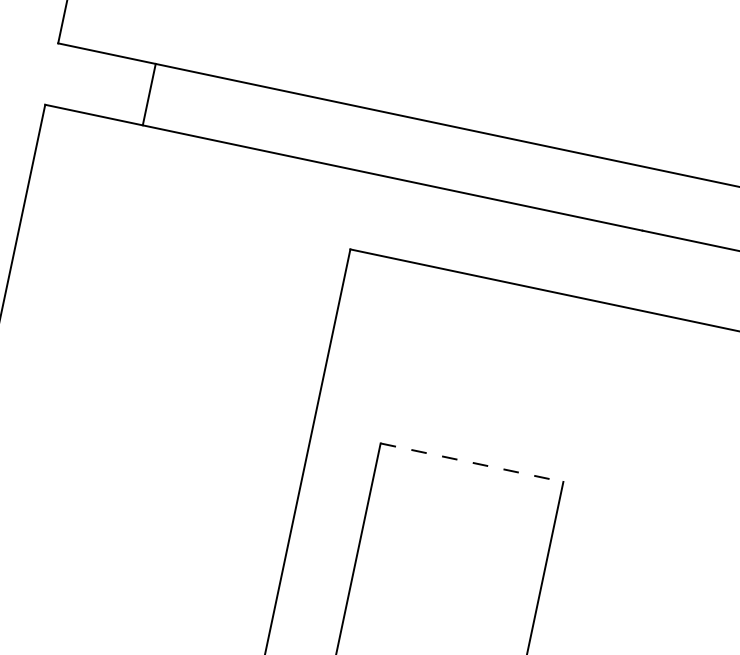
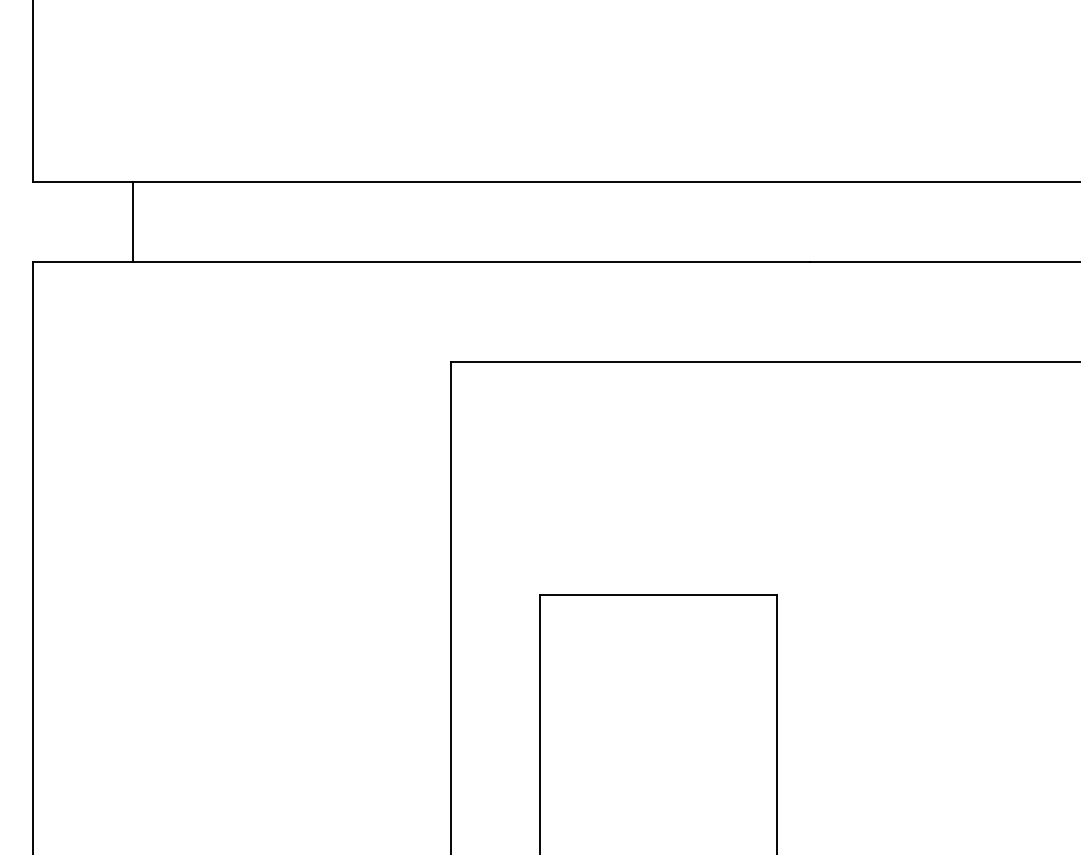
line: (149, 94) -> (133, 221), moved
line: (472, 462) -> (658, 595), dashed -> solid

